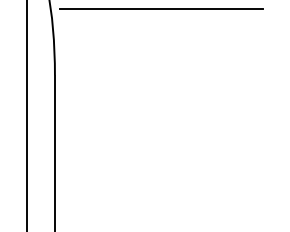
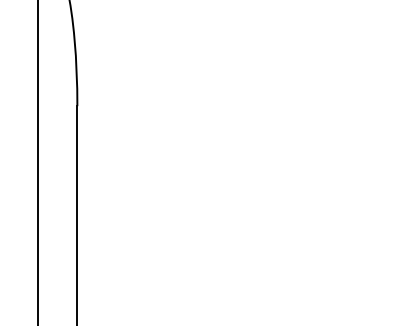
line: (161, 8) -> (227, 11), removed

